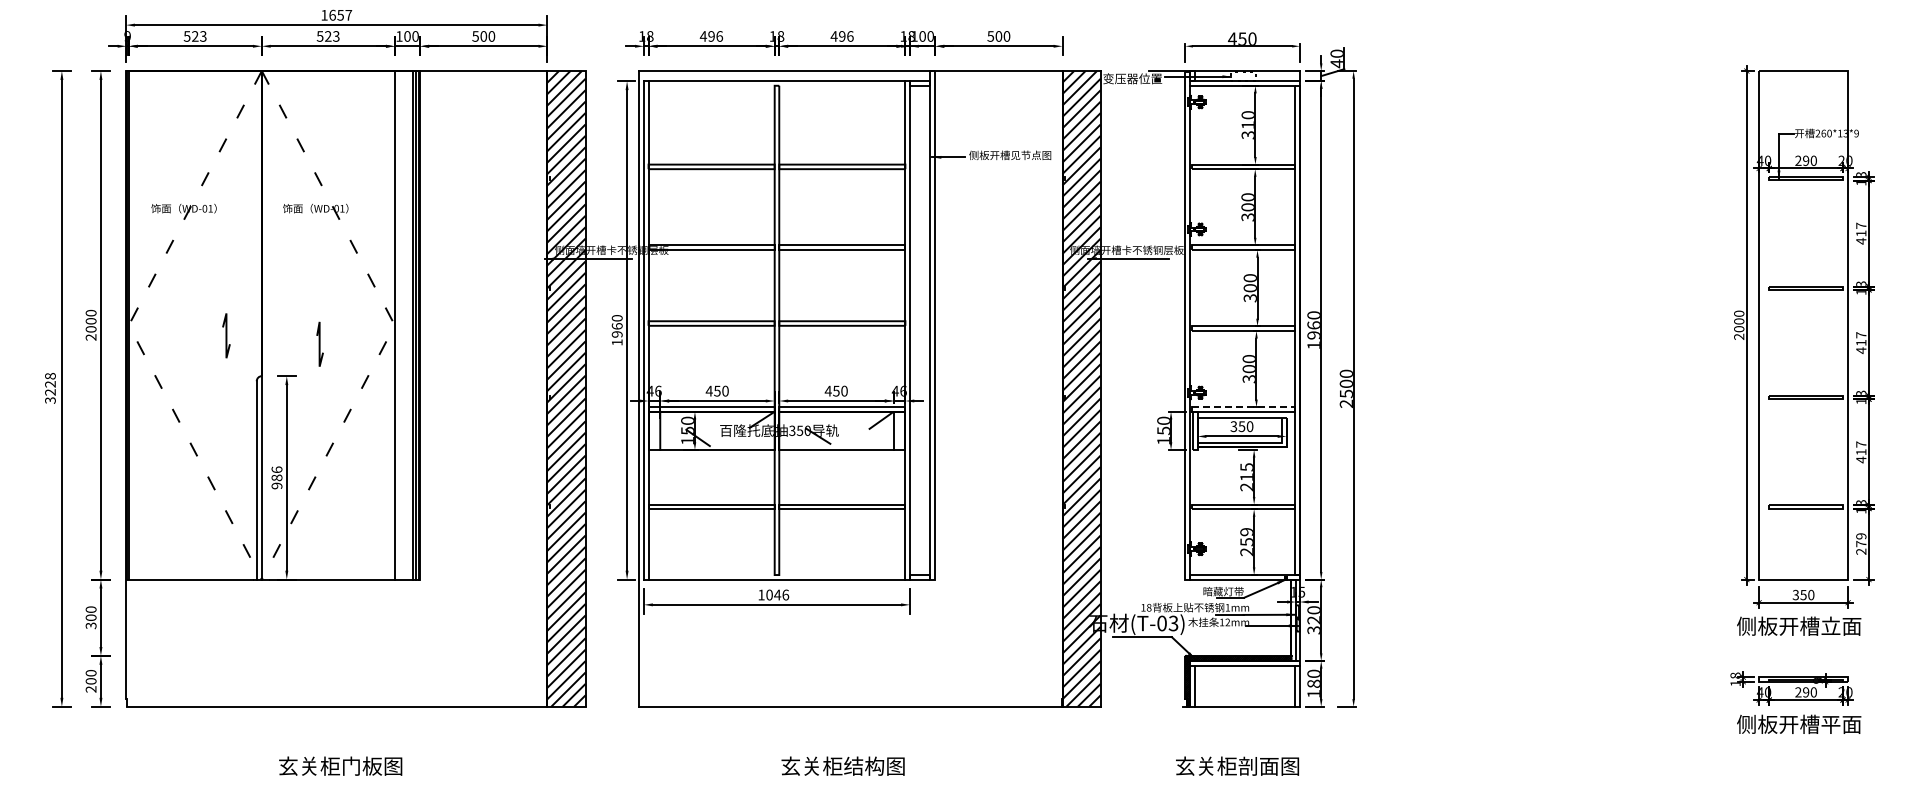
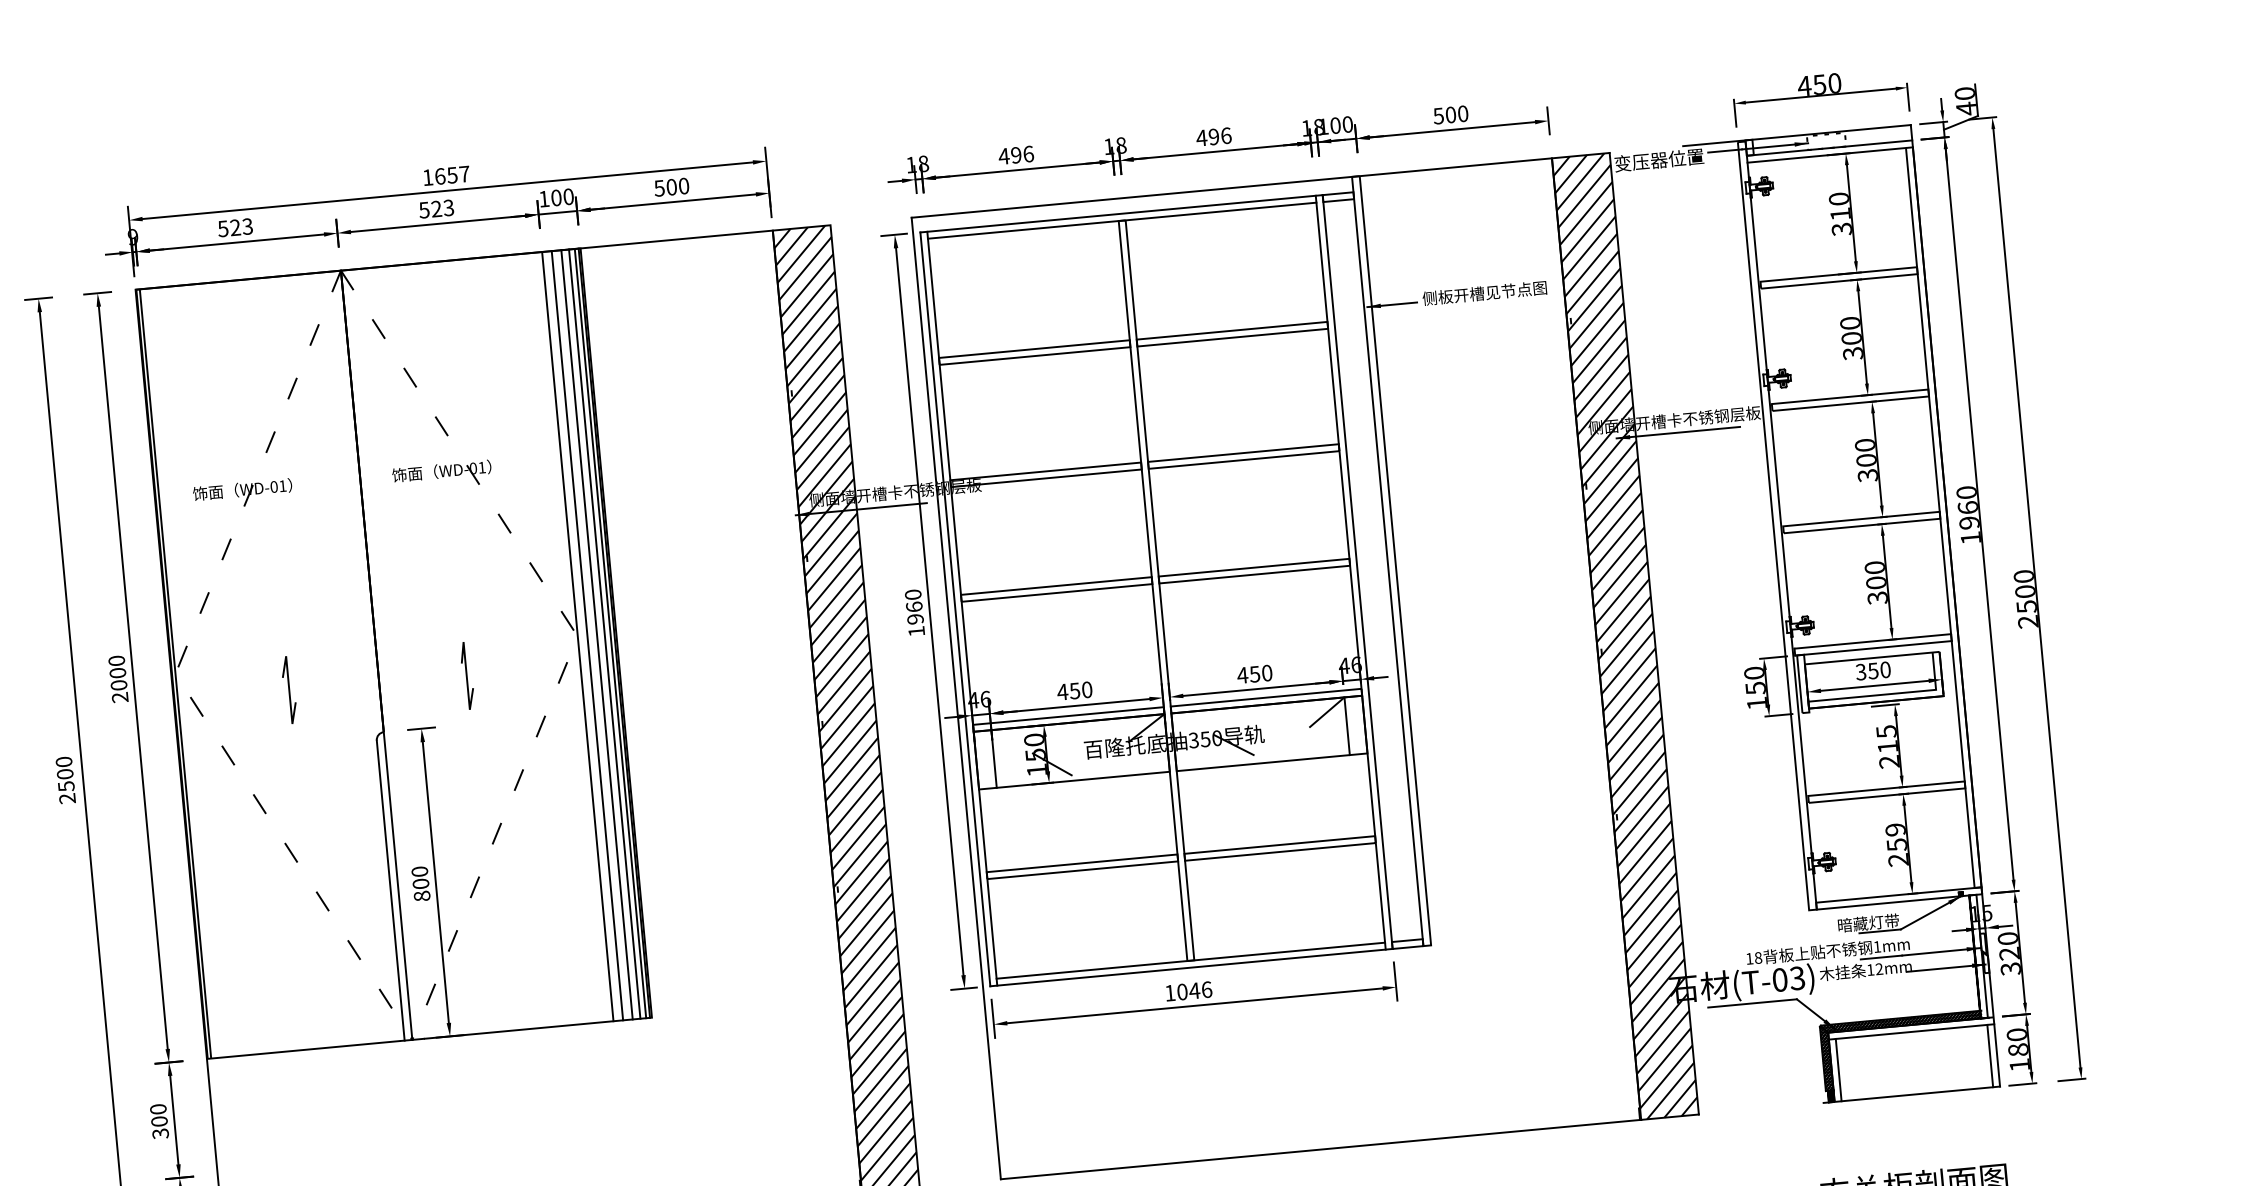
line: (776, 85) -> (1121, 220), added
line: (401, 325) -> (587, 635), added
line: (407, 325) -> (596, 635), added
line: (226, 335) -> (289, 689), moved
text: (50, 388) -> (65, 780), 3228 -> 2500
line: (1243, 407) -> (1872, 641), dashed -> solid
text: (276, 477) -> (420, 883), 986 -> 800
line: (776, 575) -> (1190, 961), added

